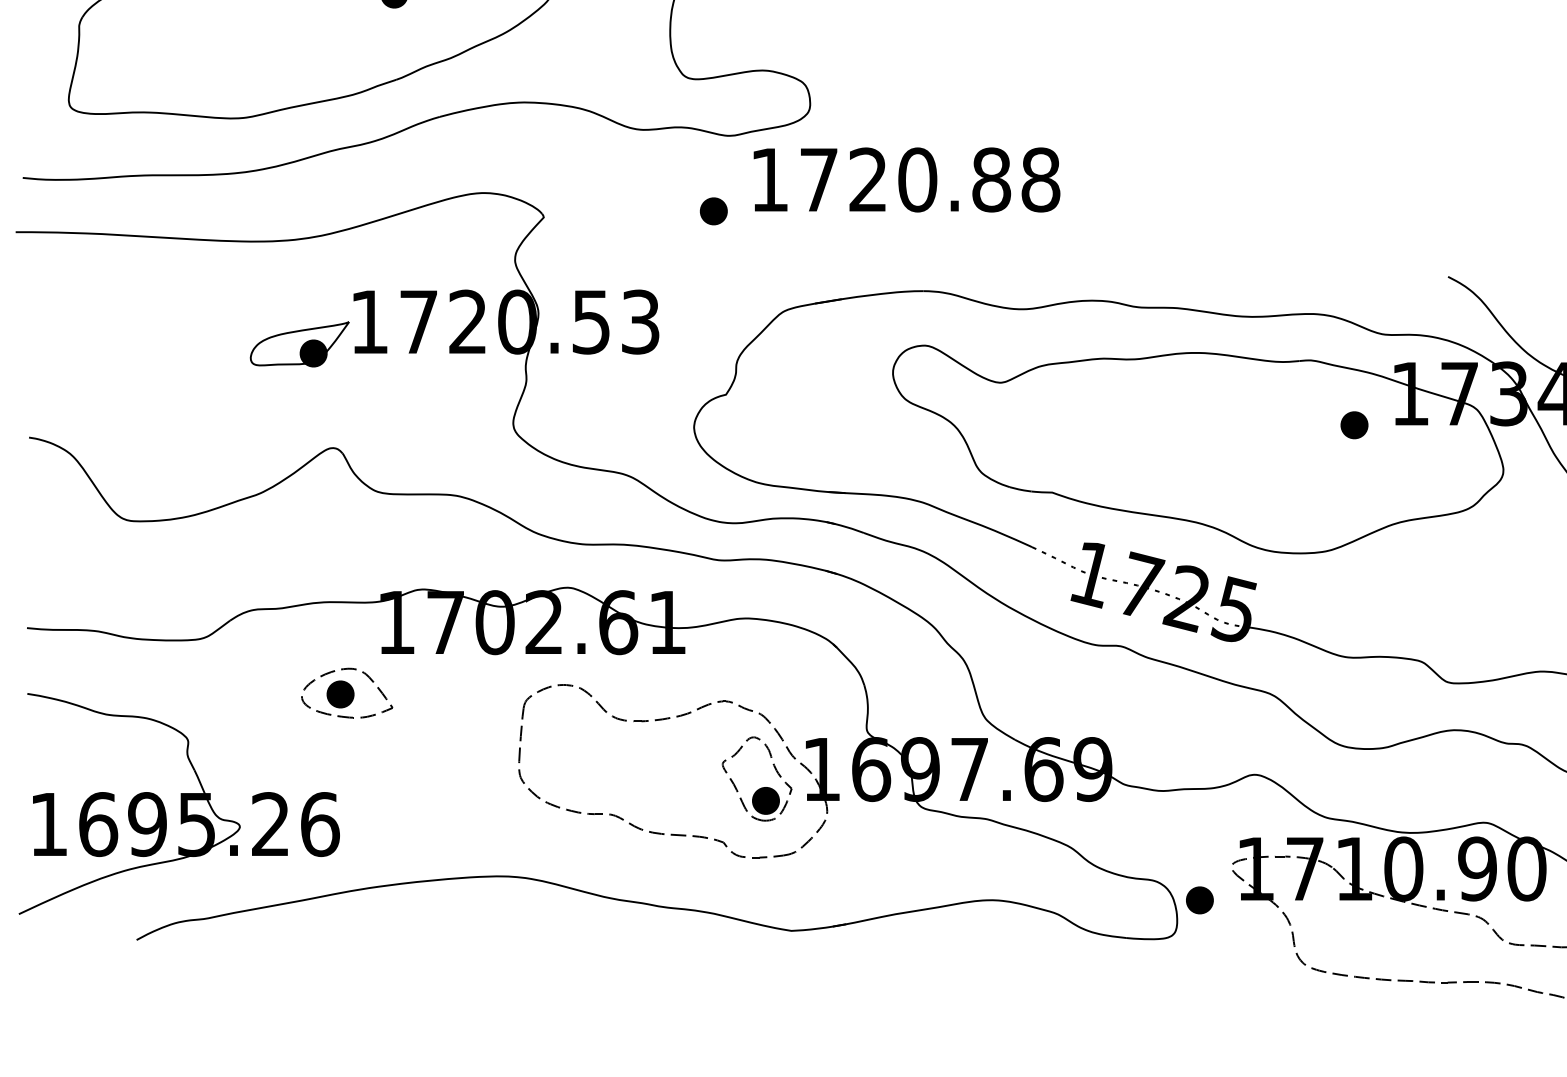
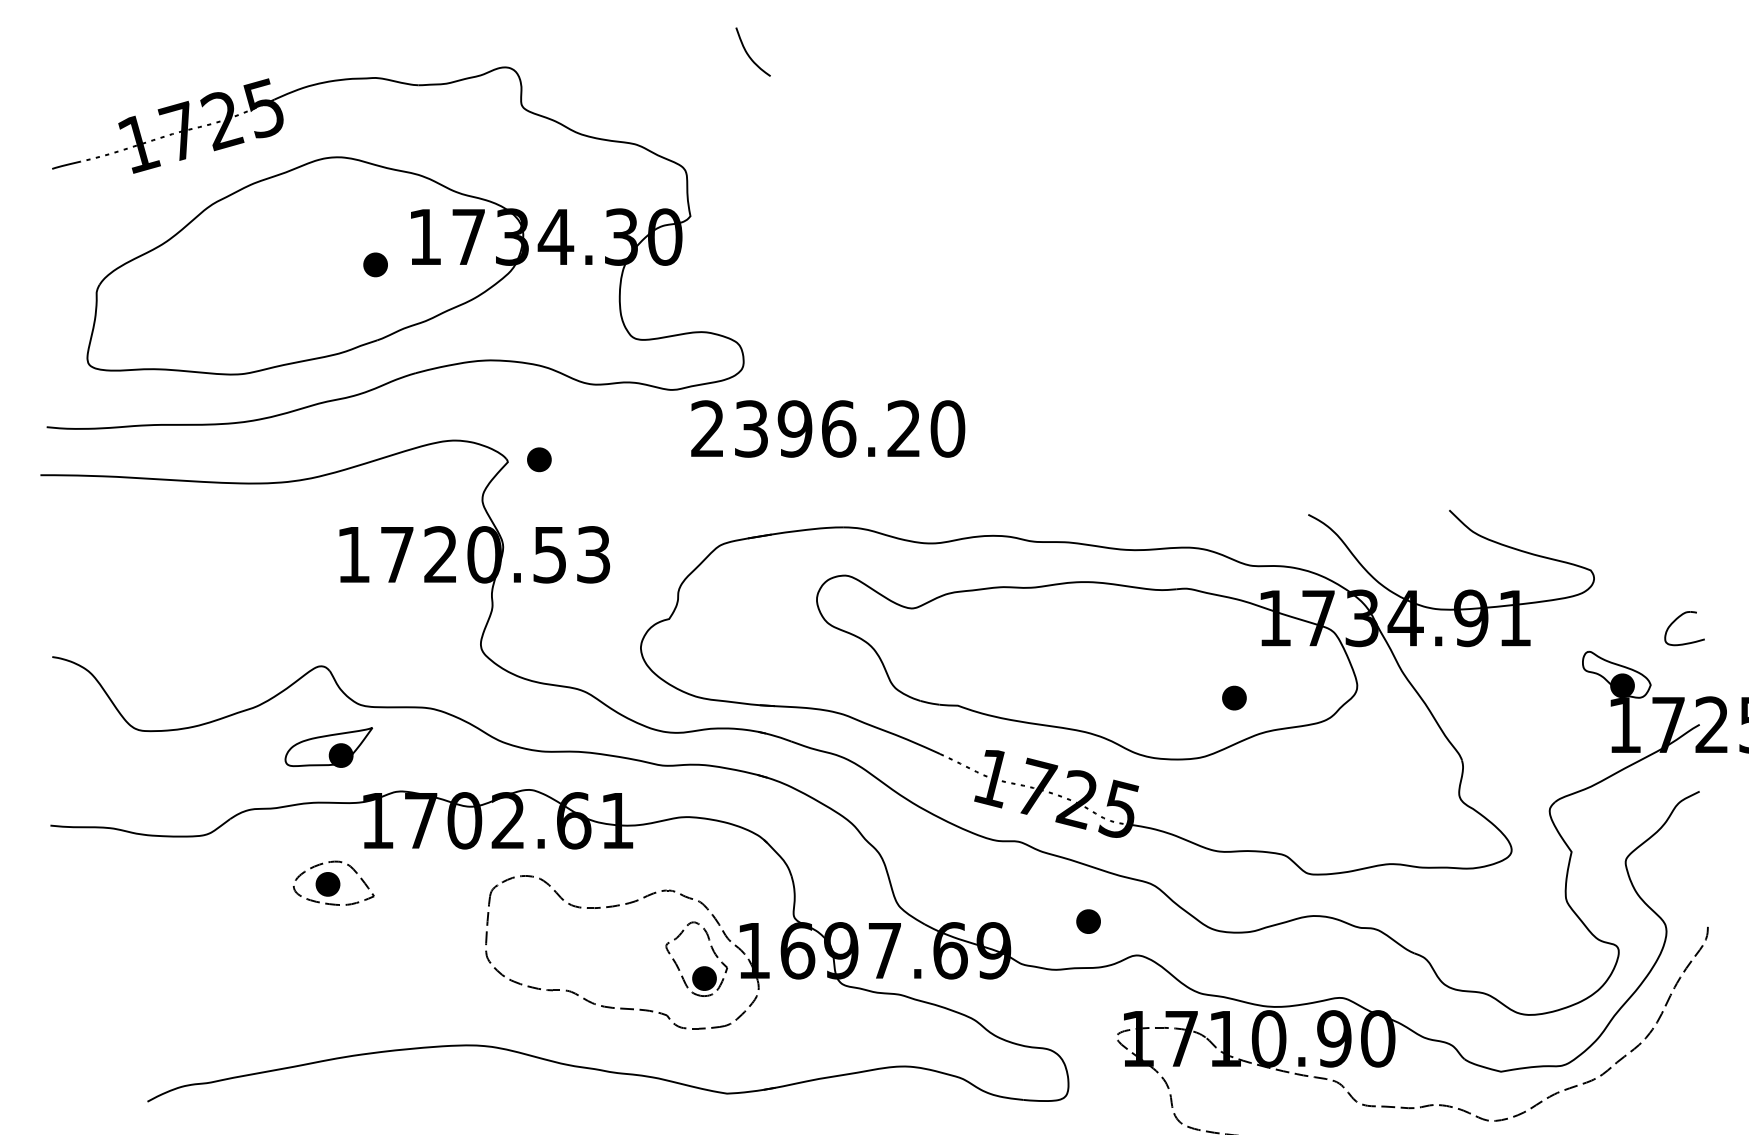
text: (906, 179) -> (828, 428), 1720.88 -> 2396.20
part: (713, 211) -> (539, 459), moved
part: (299, 344) -> (328, 747), moved
part: (1354, 424) -> (1234, 697), moved
part: (179, 804) -> (185, 981), removed
part: (1199, 900) -> (1088, 921), moved

